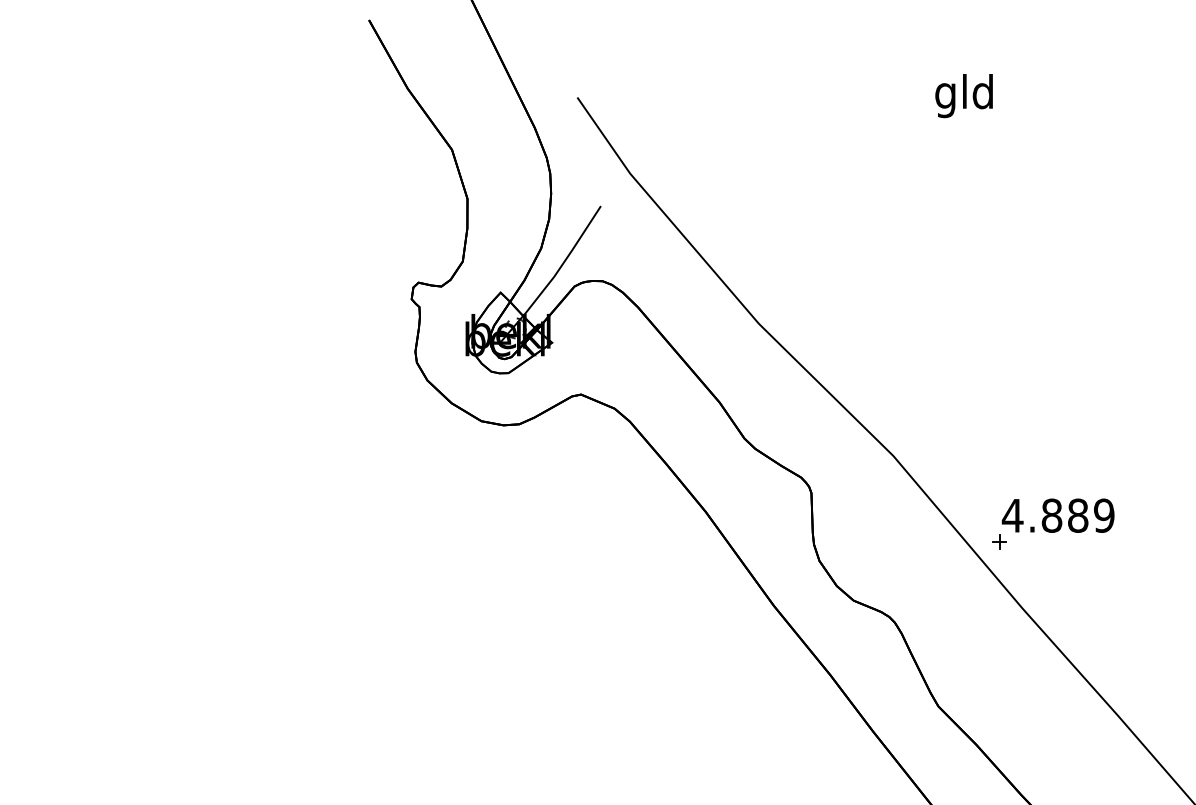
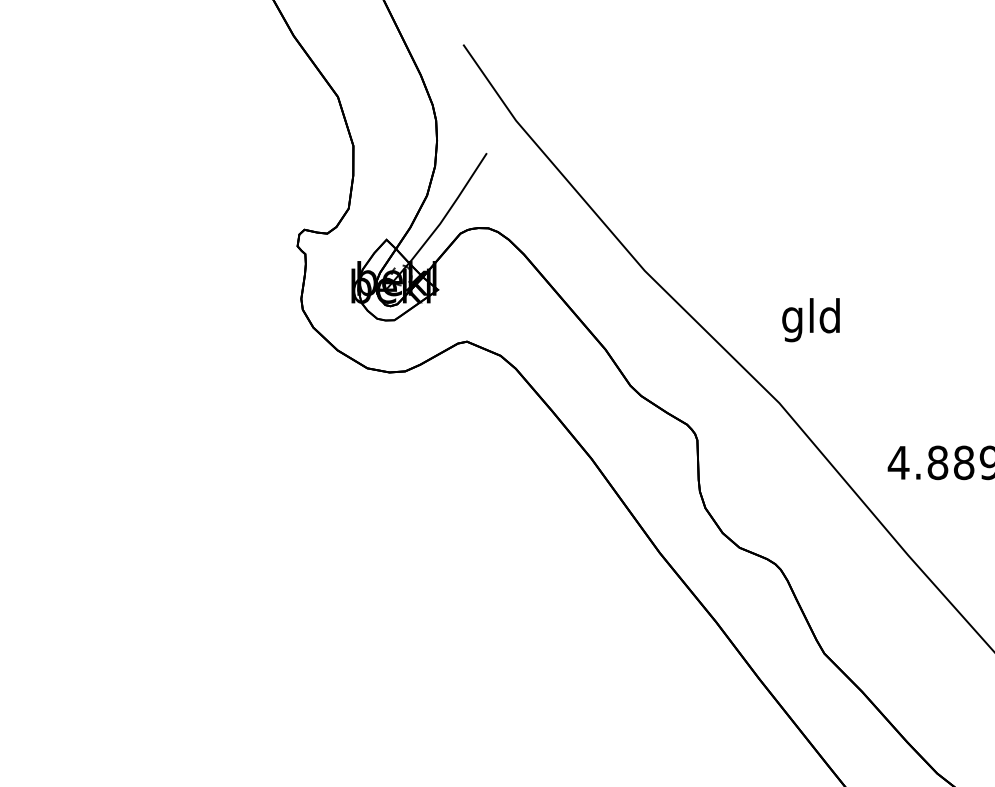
text: (963, 96) -> (810, 320), moved
part: (999, 541) -> (885, 488), removed

